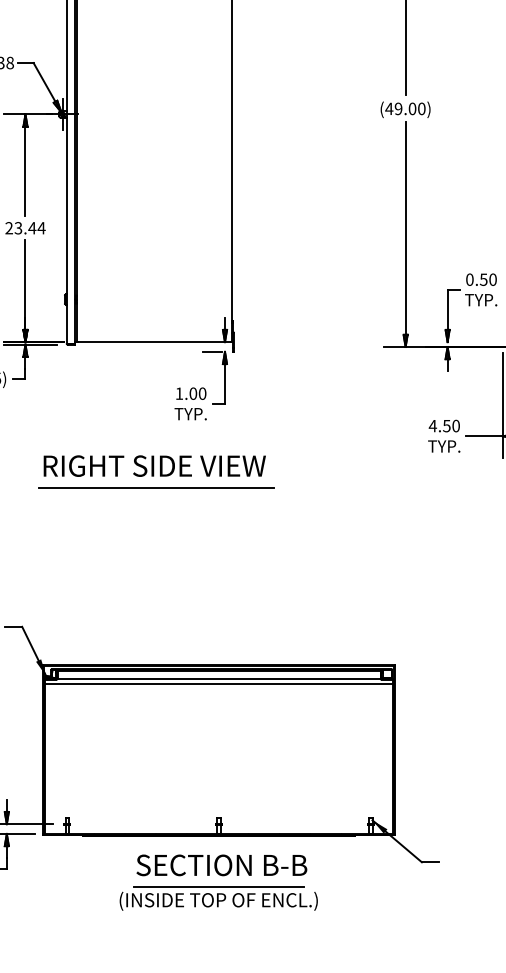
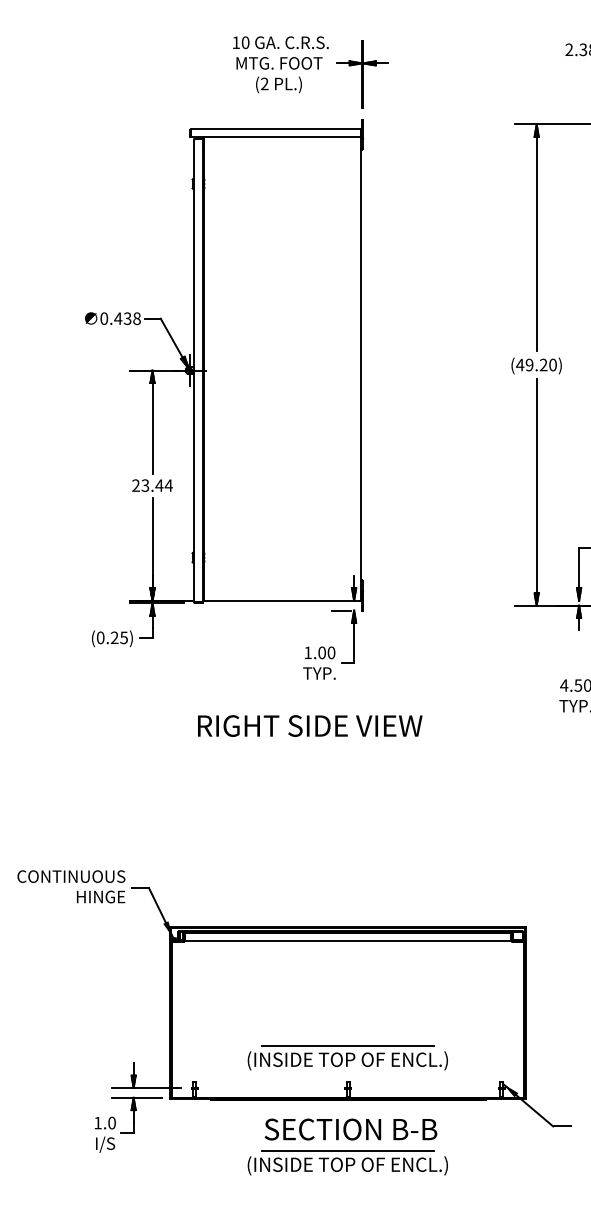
text: (412, 108) -> (543, 364), (49.00) -> (49.20)
text: (155, 465) -> (310, 725), moved
line: (156, 487) -> (284, 747), removed
line: (219, 684) -> (348, 946), removed
part: (218, 794) -> (347, 1057), added

